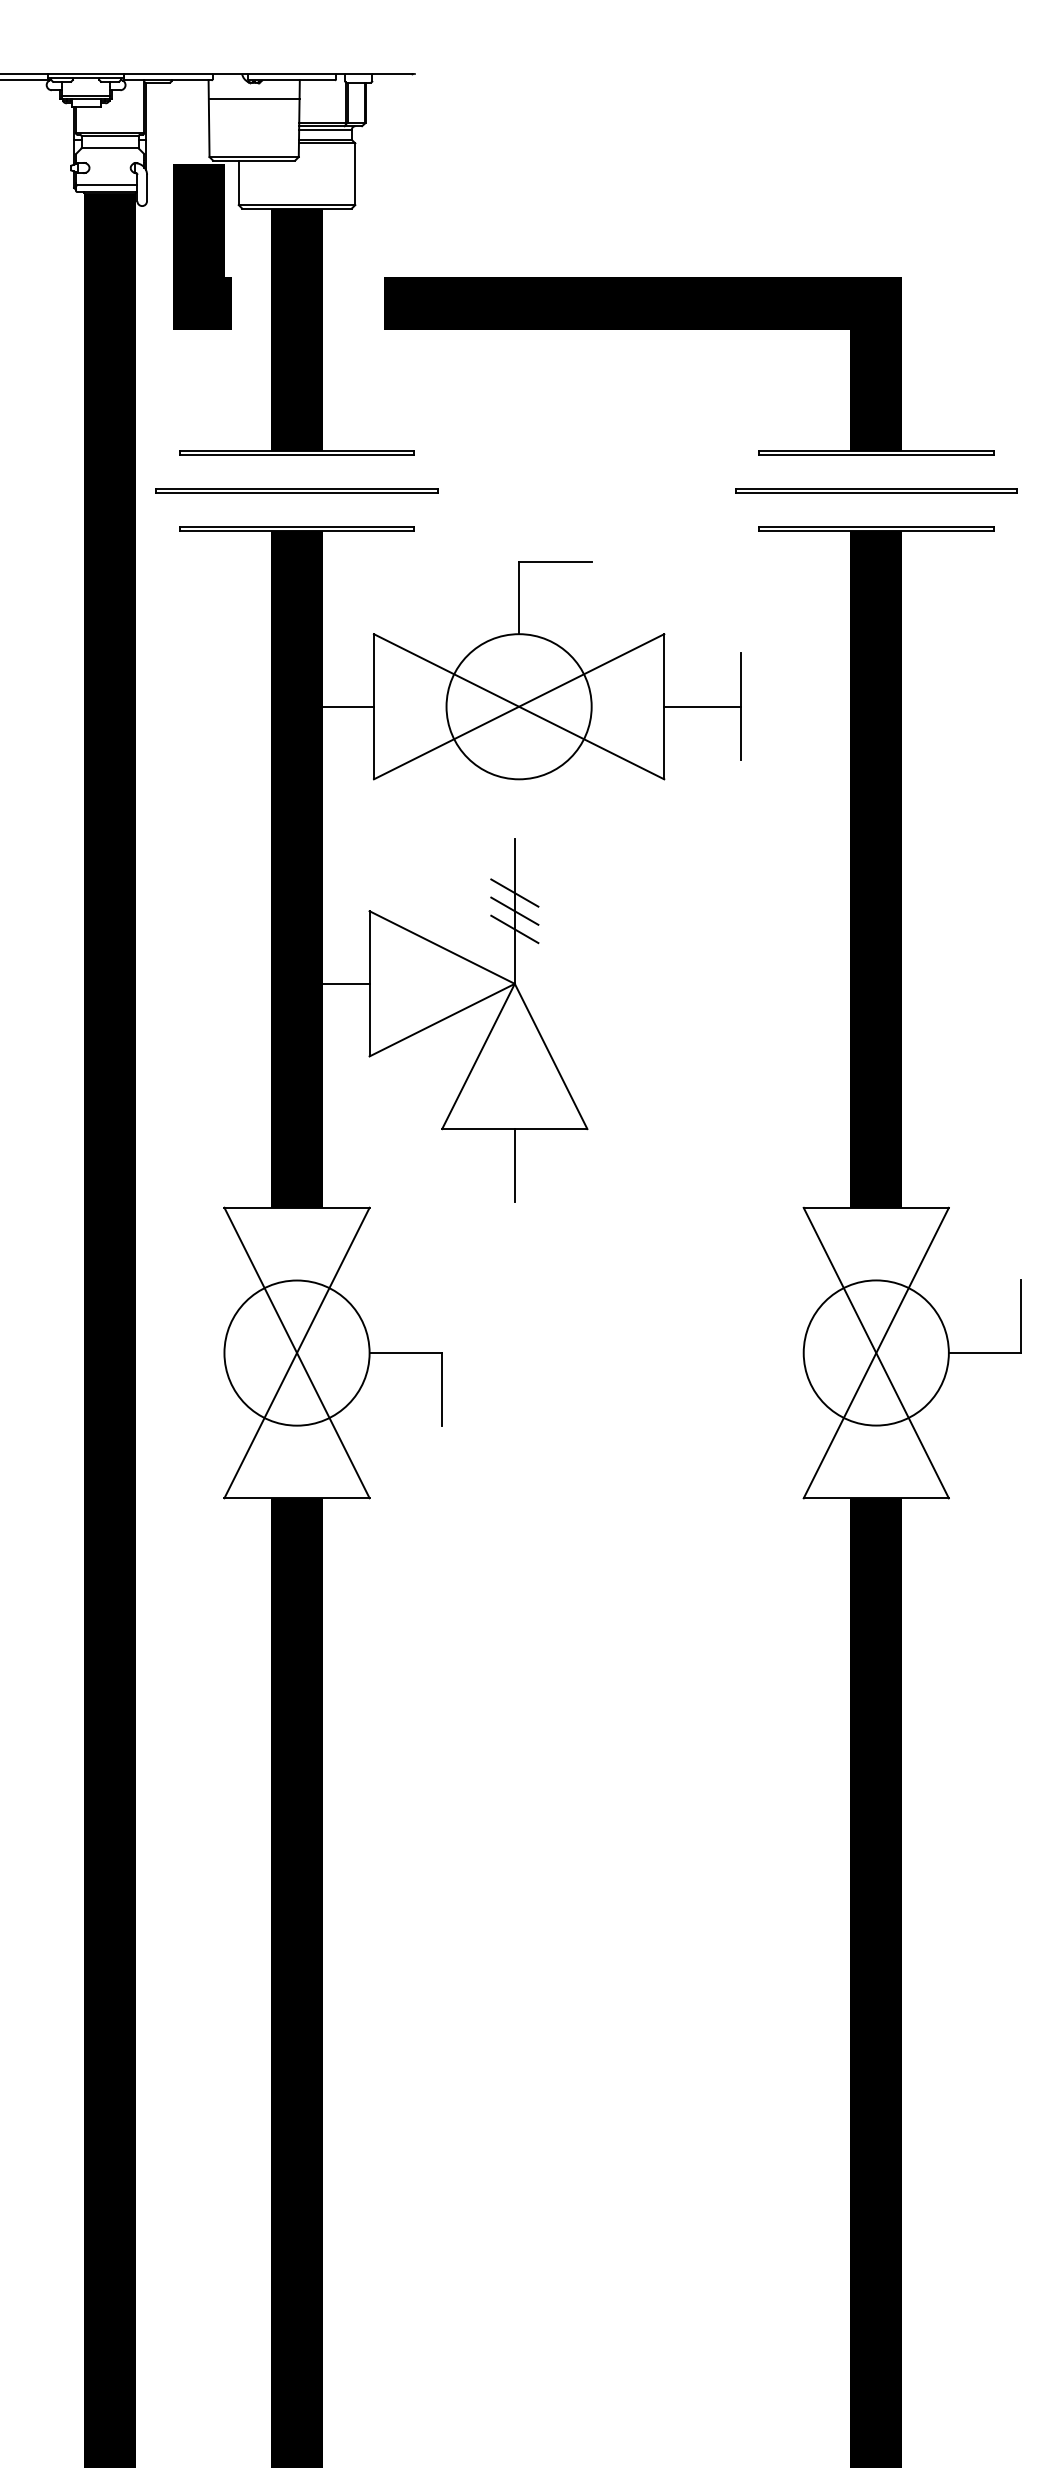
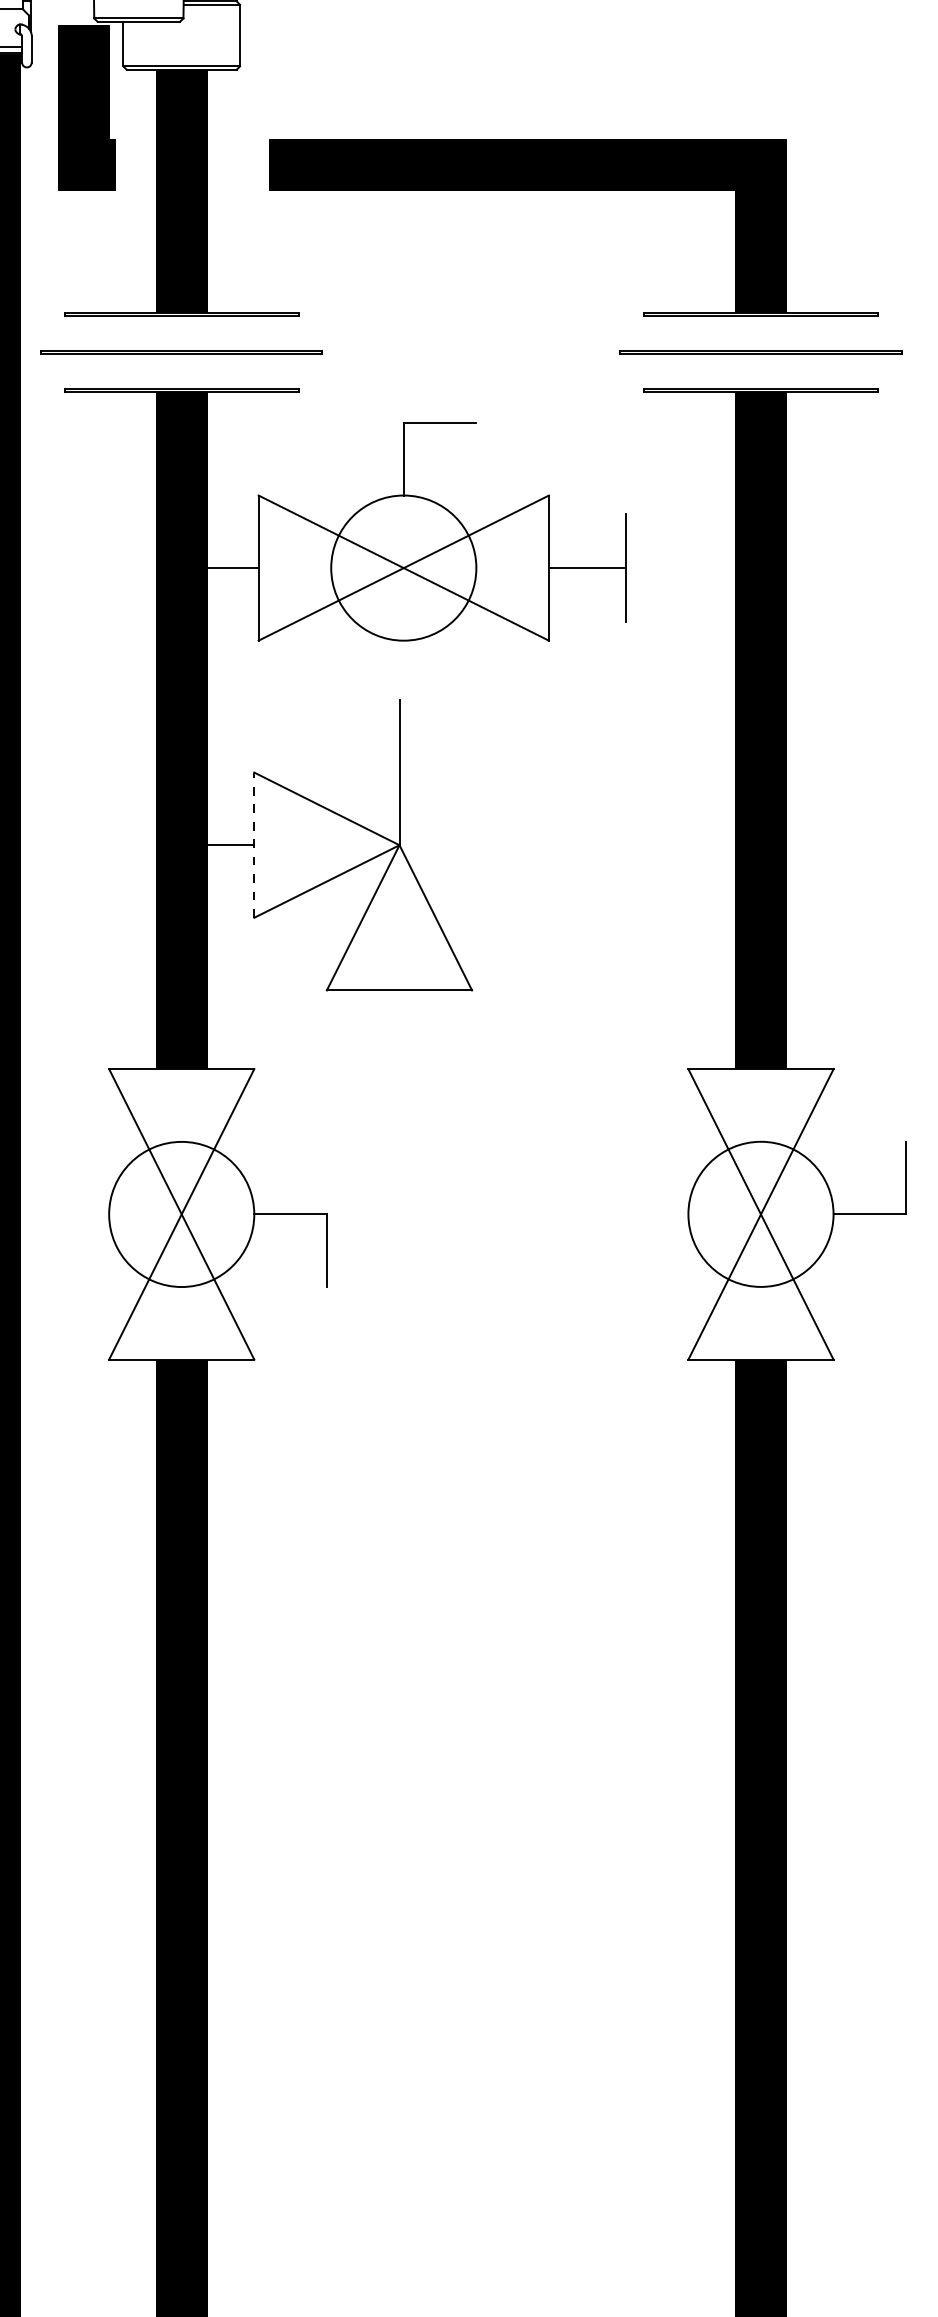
line: (514, 892) -> (399, 753), removed
line: (514, 910) -> (399, 771), removed
line: (514, 929) -> (399, 790), removed
line: (369, 983) -> (254, 844), solid -> dashed
line: (514, 1165) -> (399, 1026), removed

